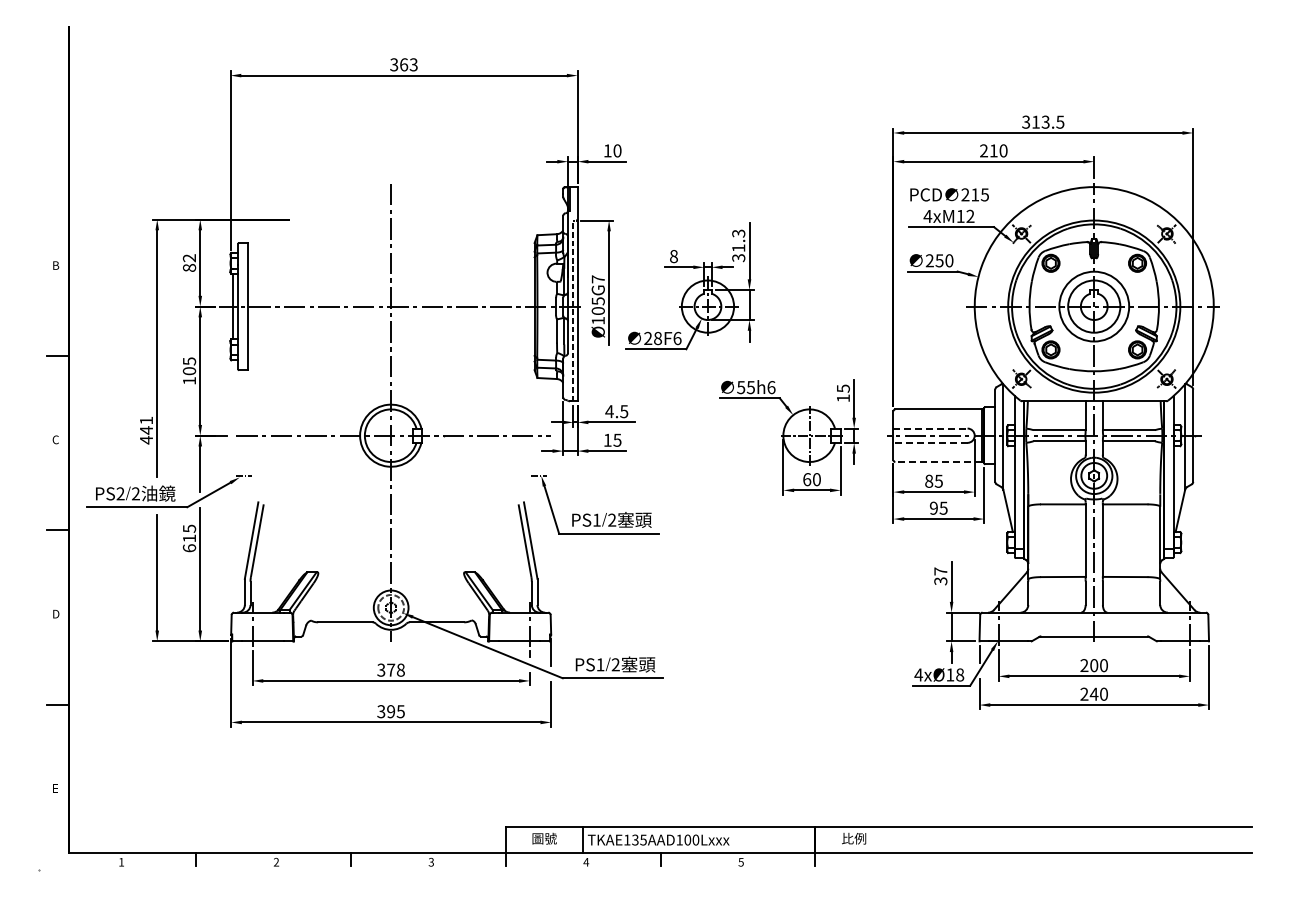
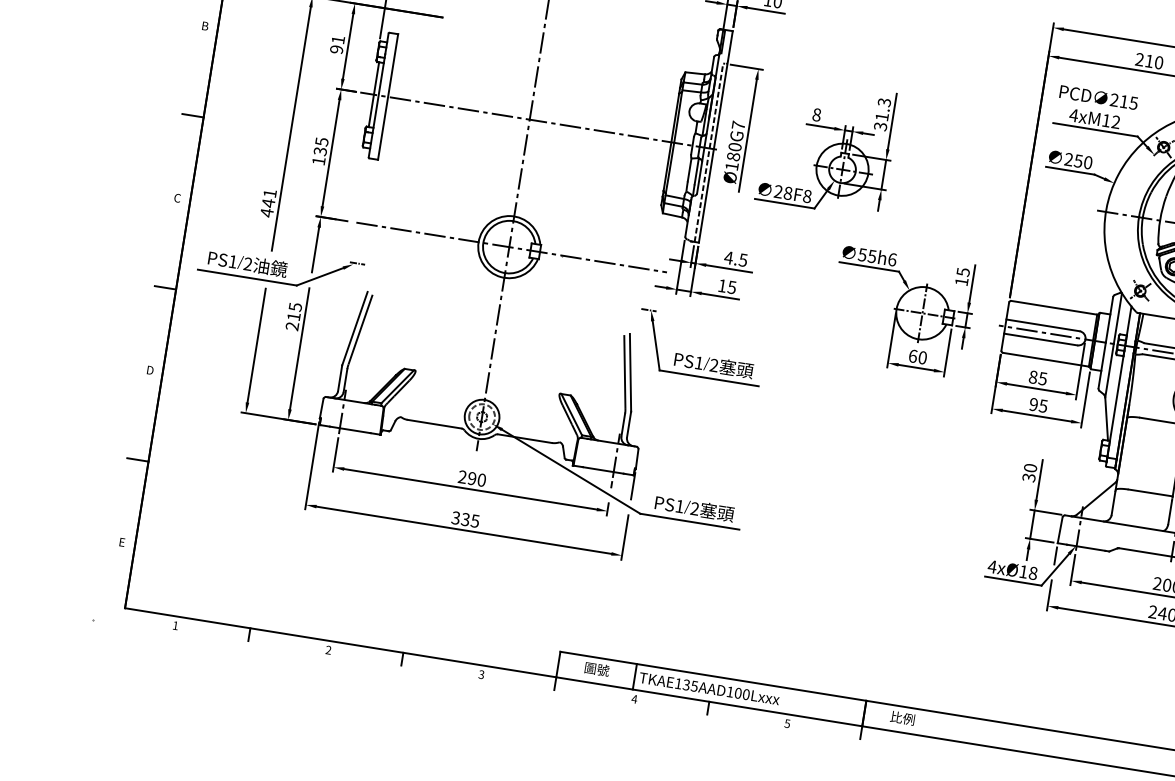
text: (189, 262) -> (337, 44), 82 -> 91
text: (597, 306) -> (733, 152), Ø105G7 -> Ø180G7
text: (677, 338) -> (807, 196), 28F6 -> 28F8
text: (189, 371) -> (320, 151), 105 -> 135
line: (930, 428) -> (1043, 325), dashed -> solid
line: (930, 442) -> (1040, 339), dashed -> solid
line: (938, 462) -> (1045, 360), dashed -> solid
text: (120, 493) -> (232, 261), PS2 -> PS1
text: (189, 548) -> (292, 326), 615 -> 215
text: (940, 571) -> (1030, 468), 37 -> 30
text: (390, 669) -> (471, 477), 378 -> 290
text: (391, 711) -> (466, 519), 395 -> 335

